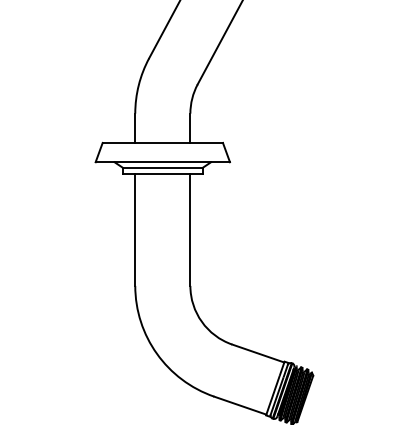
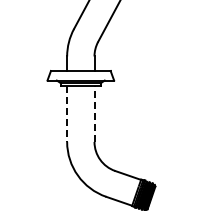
line: (135, 230) -> (67, 114), solid -> dashed
line: (190, 230) -> (94, 114), solid -> dashed

